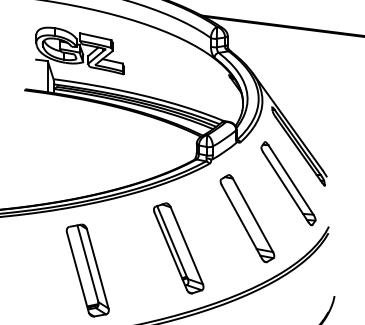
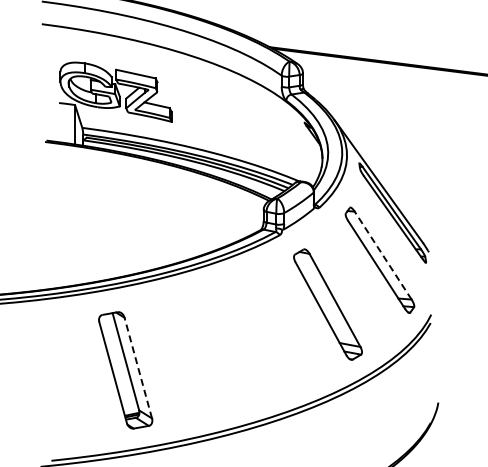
line: (290, 179) -> (382, 255), solid -> dashed
part: (178, 248) -> (240, 342), removed
line: (97, 268) -> (138, 367), solid -> dashed

